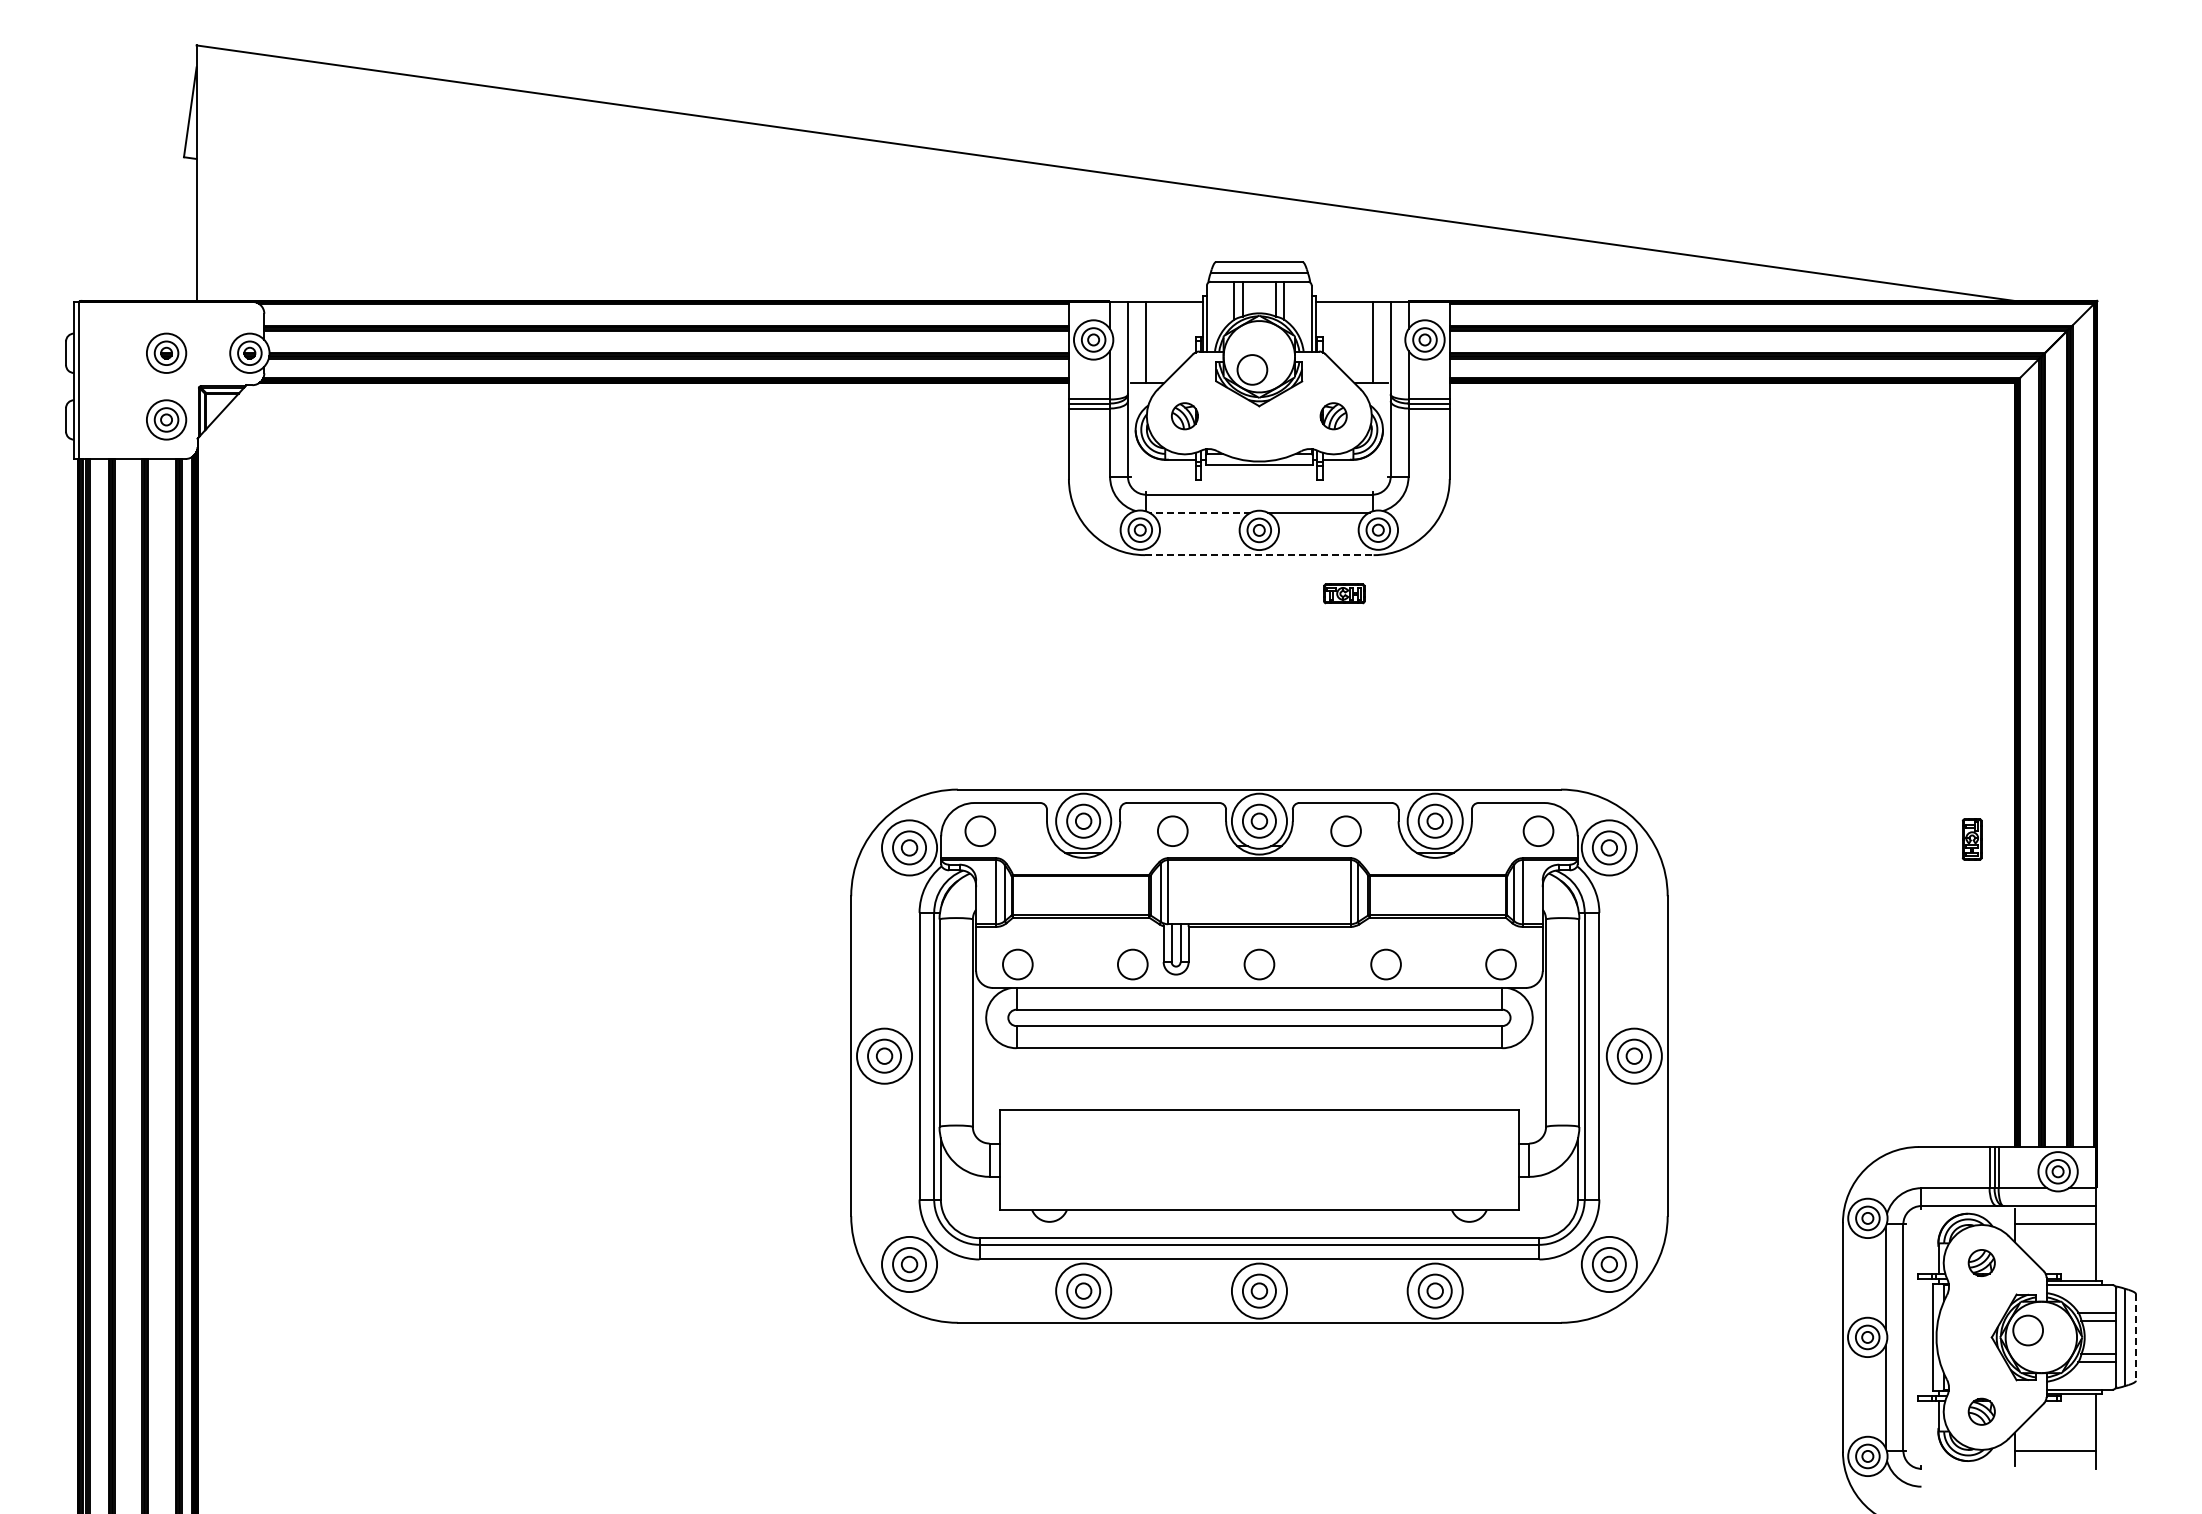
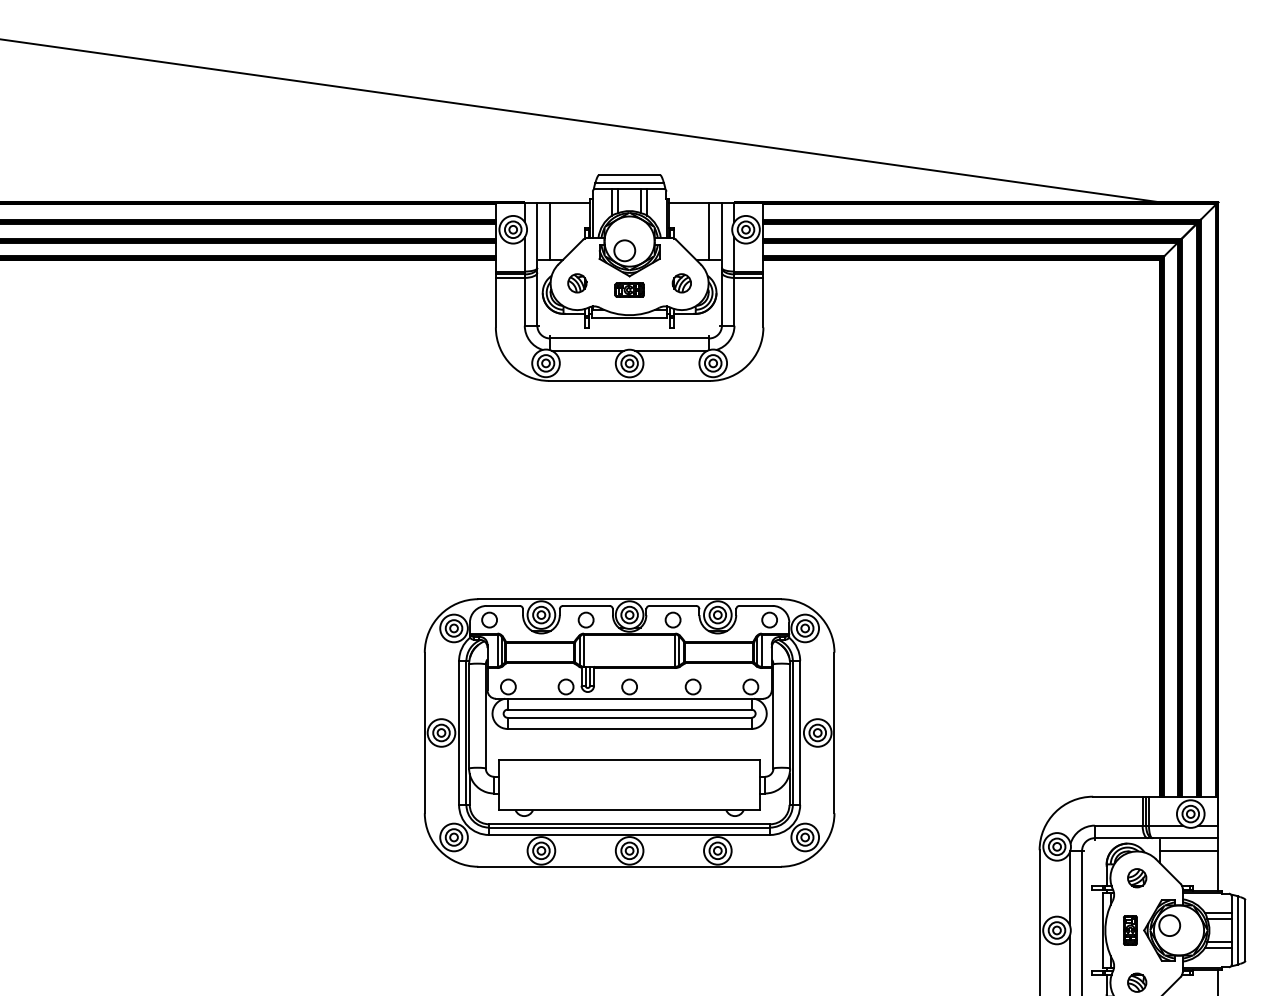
line: (1200, 512) -> (588, 350), dashed -> solid
line: (1259, 555) -> (629, 381), dashed -> solid
part: (1344, 593) -> (629, 289), moved
part: (1971, 839) -> (1129, 930), moved
part: (1258, 1056) -> (629, 733), size x0.71
line: (2135, 1337) -> (1245, 930), dashed -> solid

